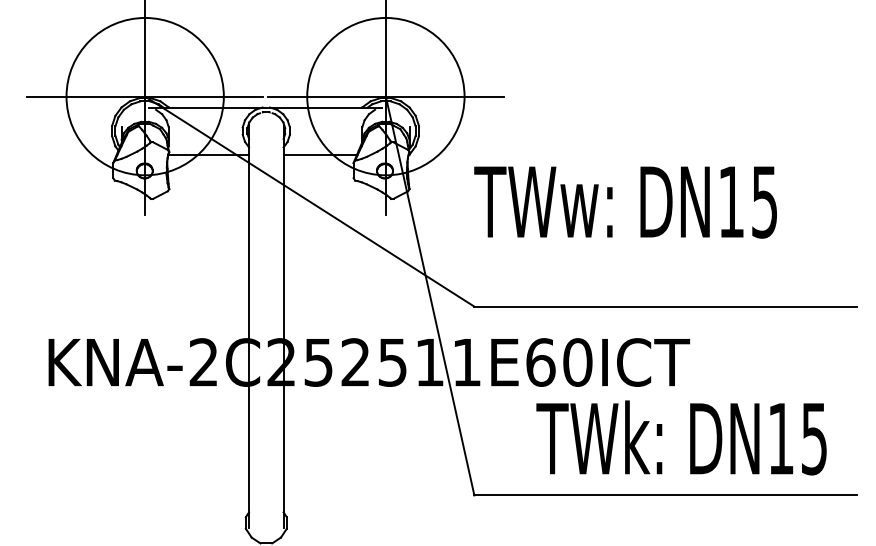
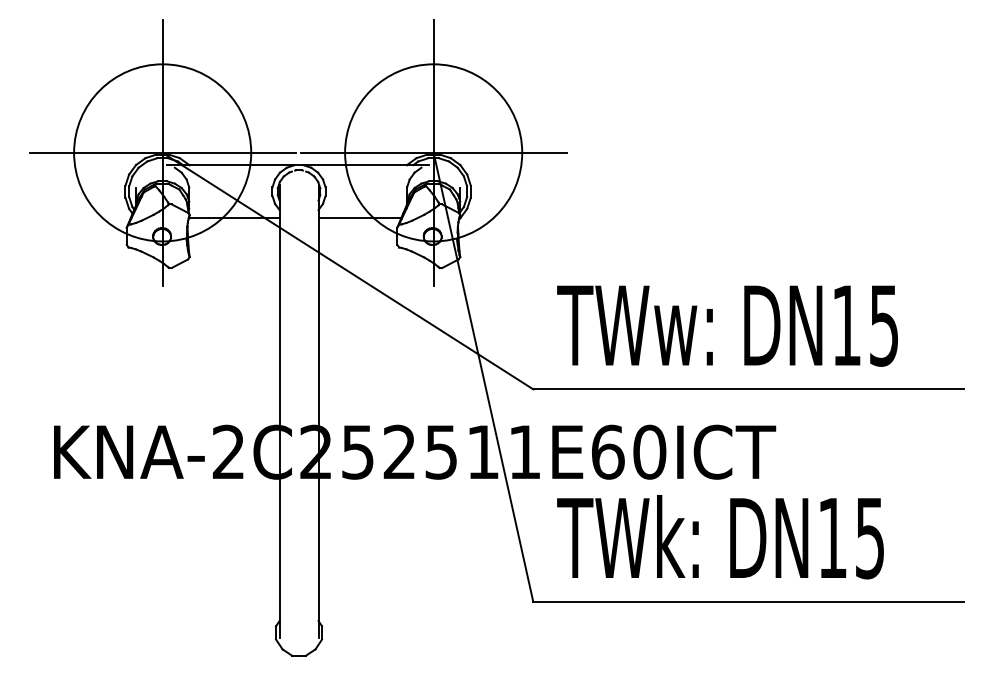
text: (625, 201) -> (727, 325), moved
text: (681, 438) -> (720, 537), moved

